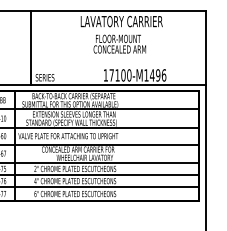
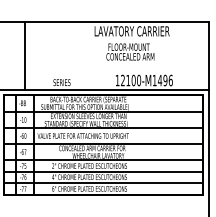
line: (31, 48) -> (25, 55), moved
text: (111, 75) -> (122, 80), 17100-M1496 -> 12100-M1496

